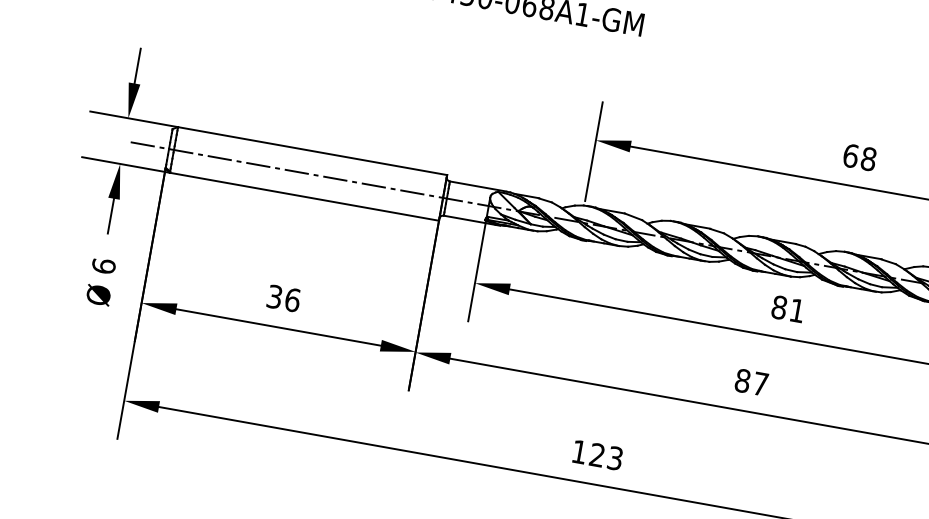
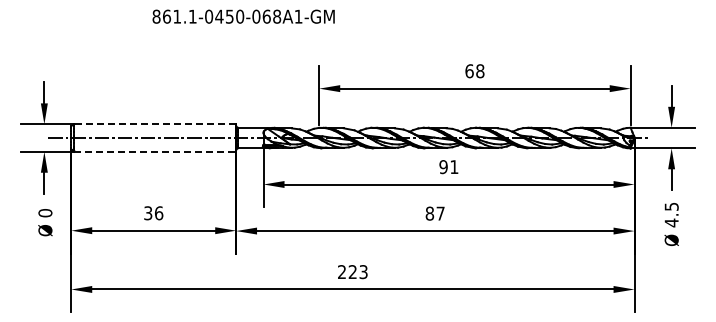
line: (313, 151) -> (155, 124), solid -> dashed
line: (305, 196) -> (155, 151), solid -> dashed
text: (104, 265) -> (45, 212), 6 -> 0
text: (779, 308) -> (443, 167), 81 -> 91
text: (578, 450) -> (341, 271), 123 -> 223

